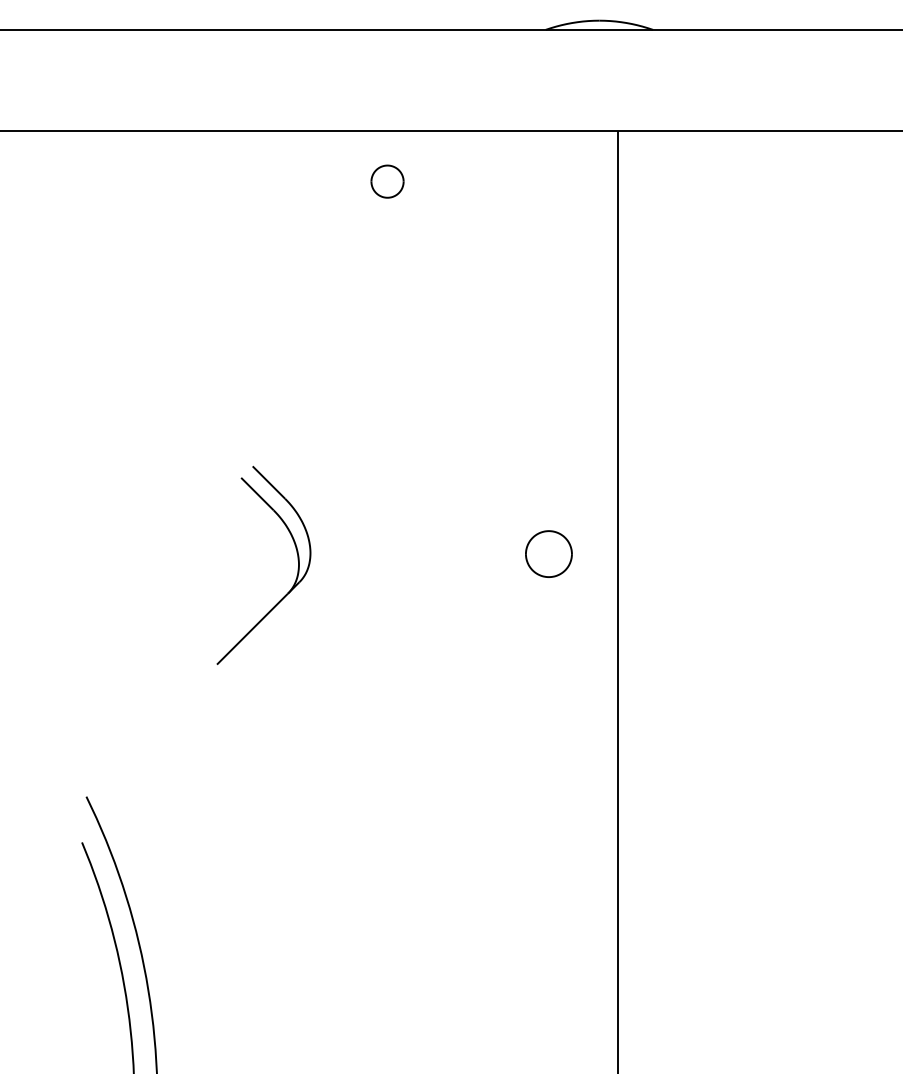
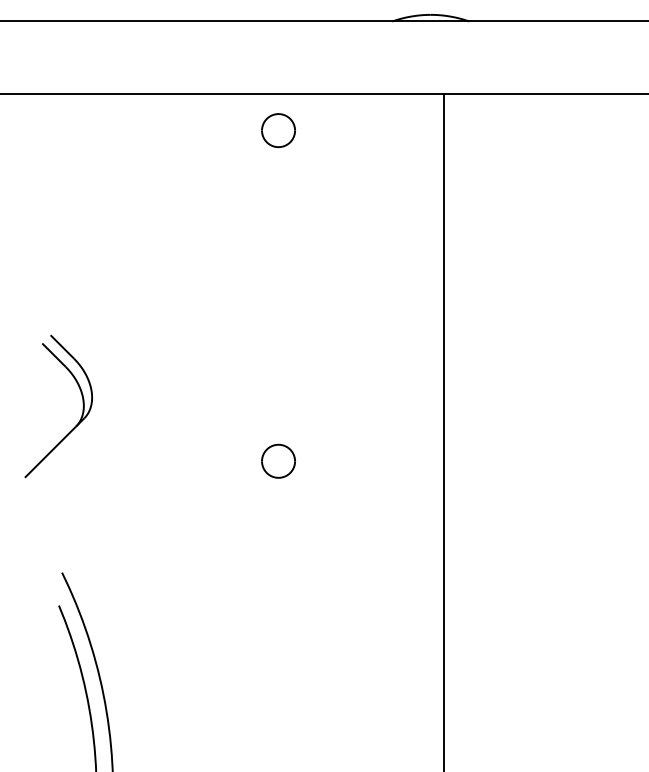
part: (387, 181) -> (278, 130), size x1.43
part: (548, 552) -> (278, 460), moved
part: (297, 566) -> (82, 407), moved

